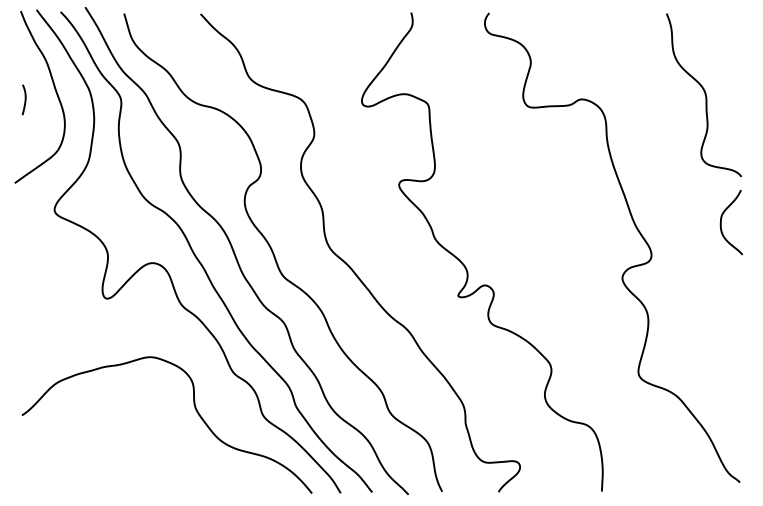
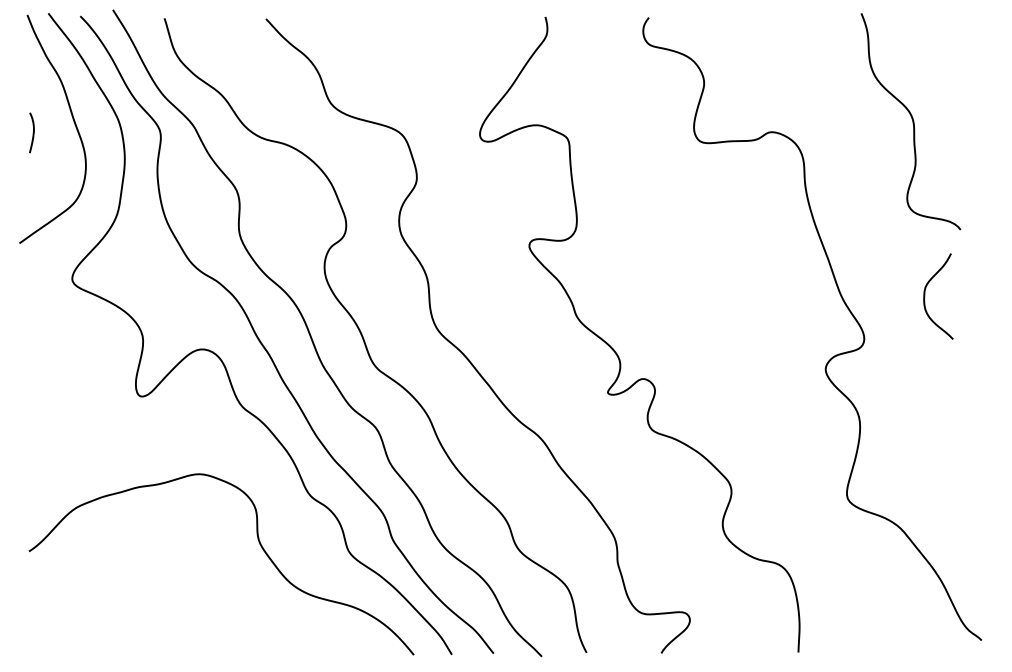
curve: (705, 95) -> (912, 121), moved
curve: (721, 222) -> (925, 296), moved

